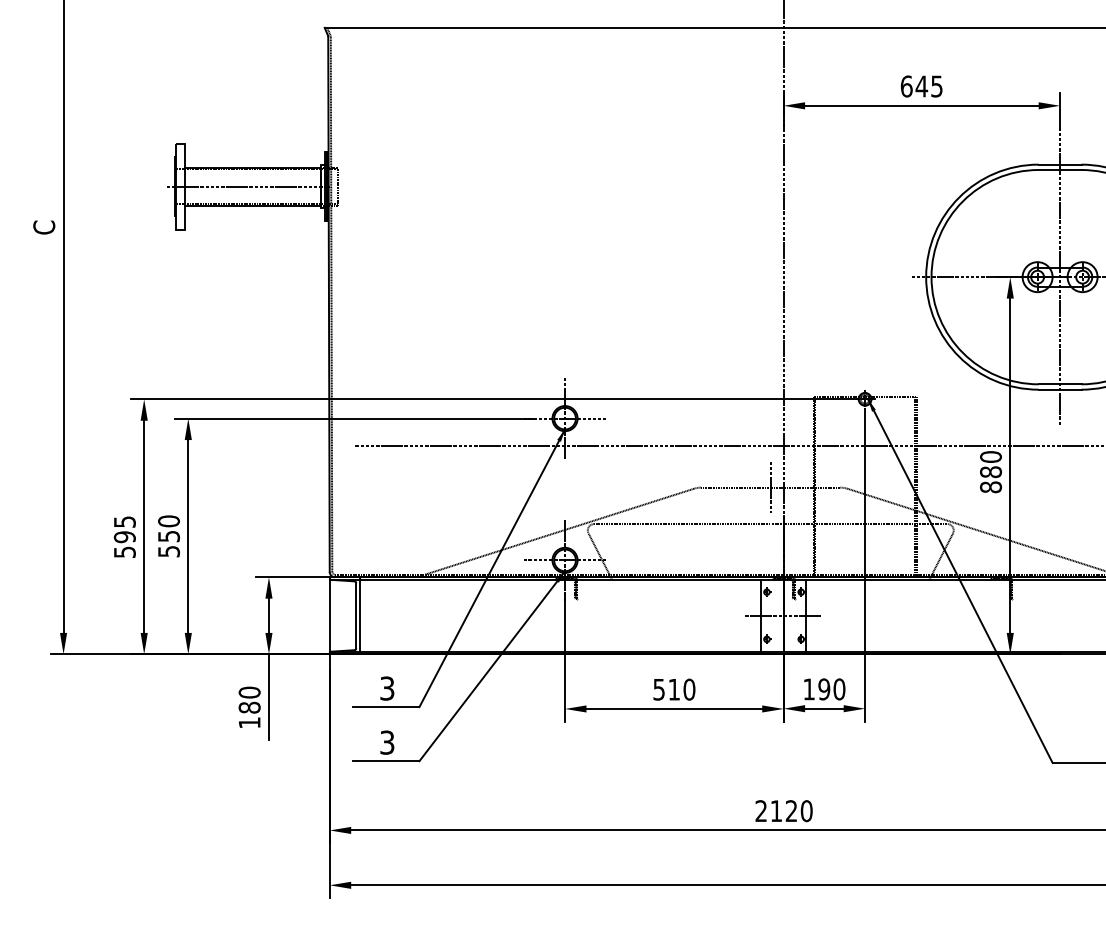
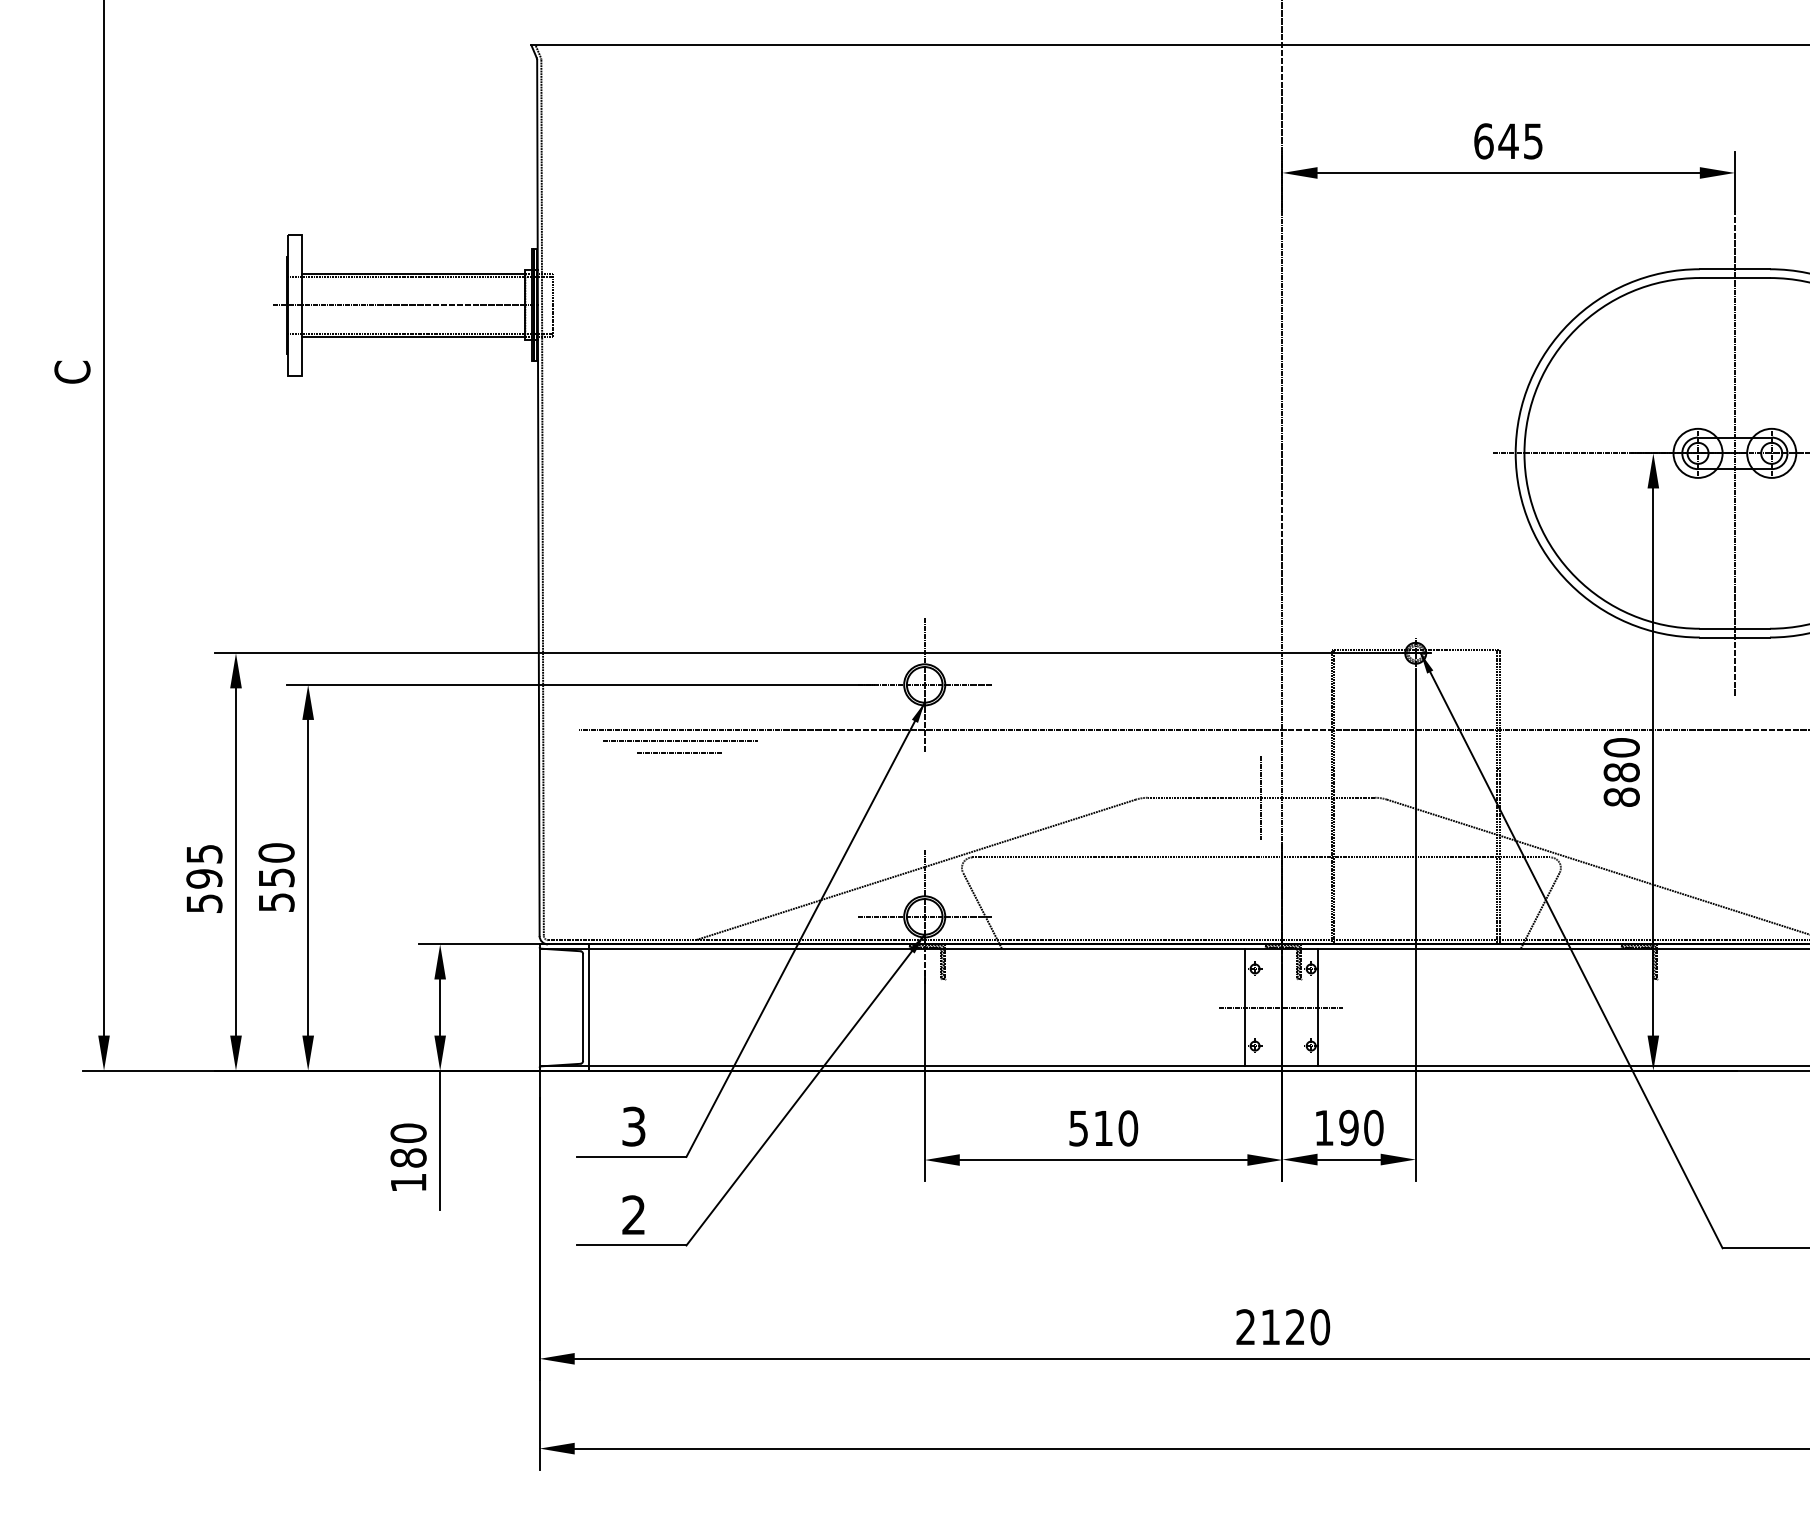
line: (415, 452) -> (679, 740), added
line: (415, 460) -> (679, 753), added
text: (387, 742) -> (634, 1214), 3 -> 2

